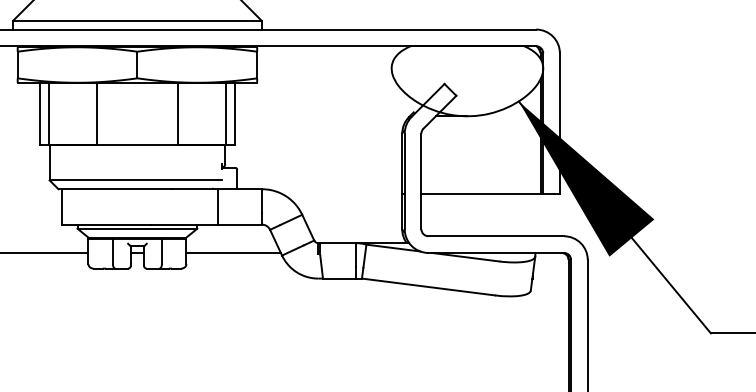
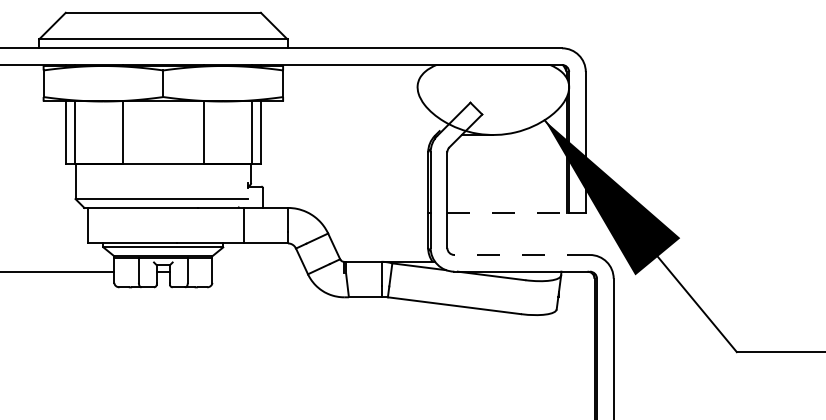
line: (481, 193) -> (507, 212), solid -> dashed
line: (496, 236) -> (522, 255), solid -> dashed
line: (233, 252) -> (259, 271), removed

